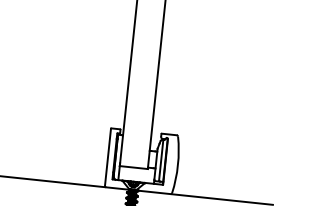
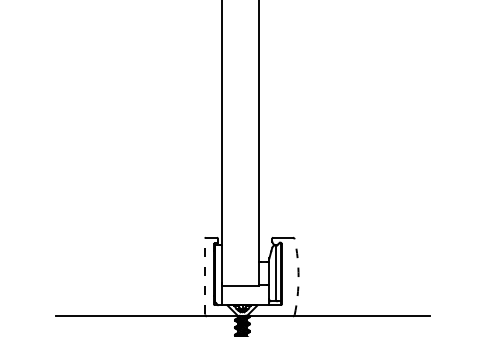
line: (108, 157) -> (205, 276), solid -> dashed
arc: (177, 165) -> (298, 277), solid -> dashed

